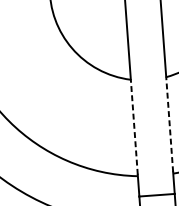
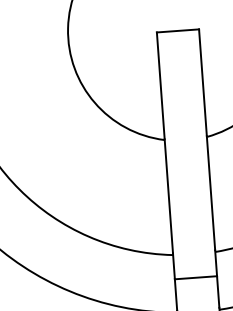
line: (169, 123) -> (210, 192), dashed -> solid
line: (134, 126) -> (168, 195), dashed -> solid

